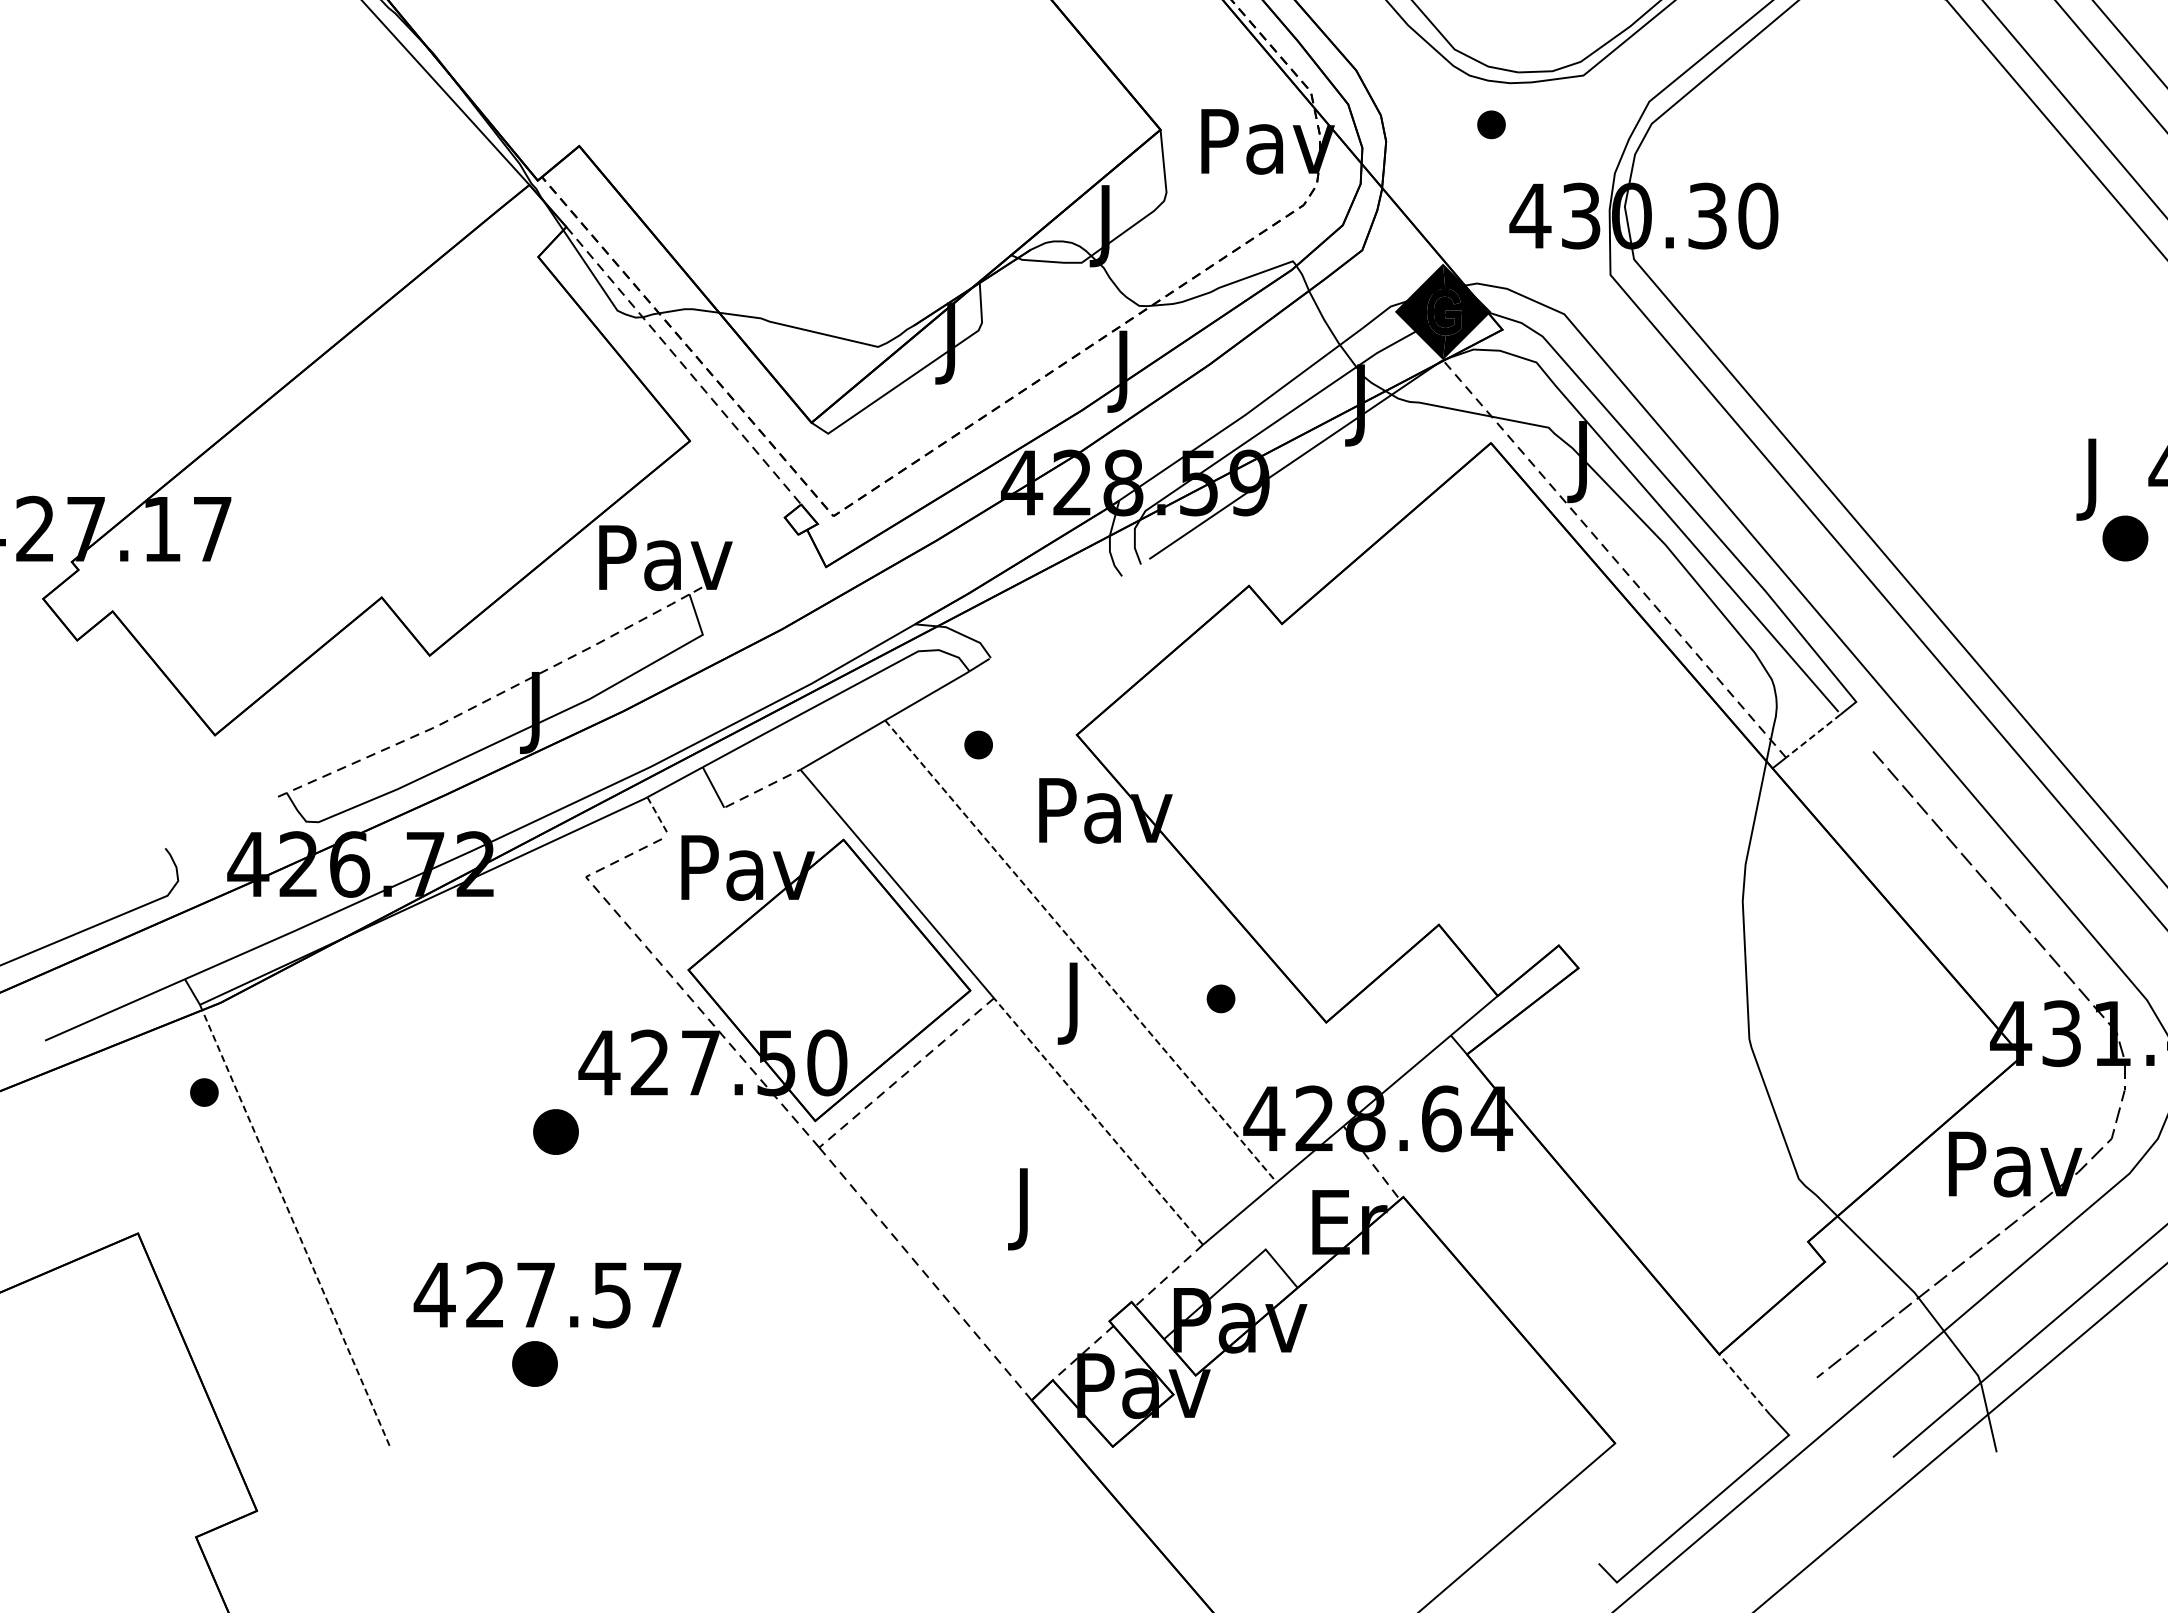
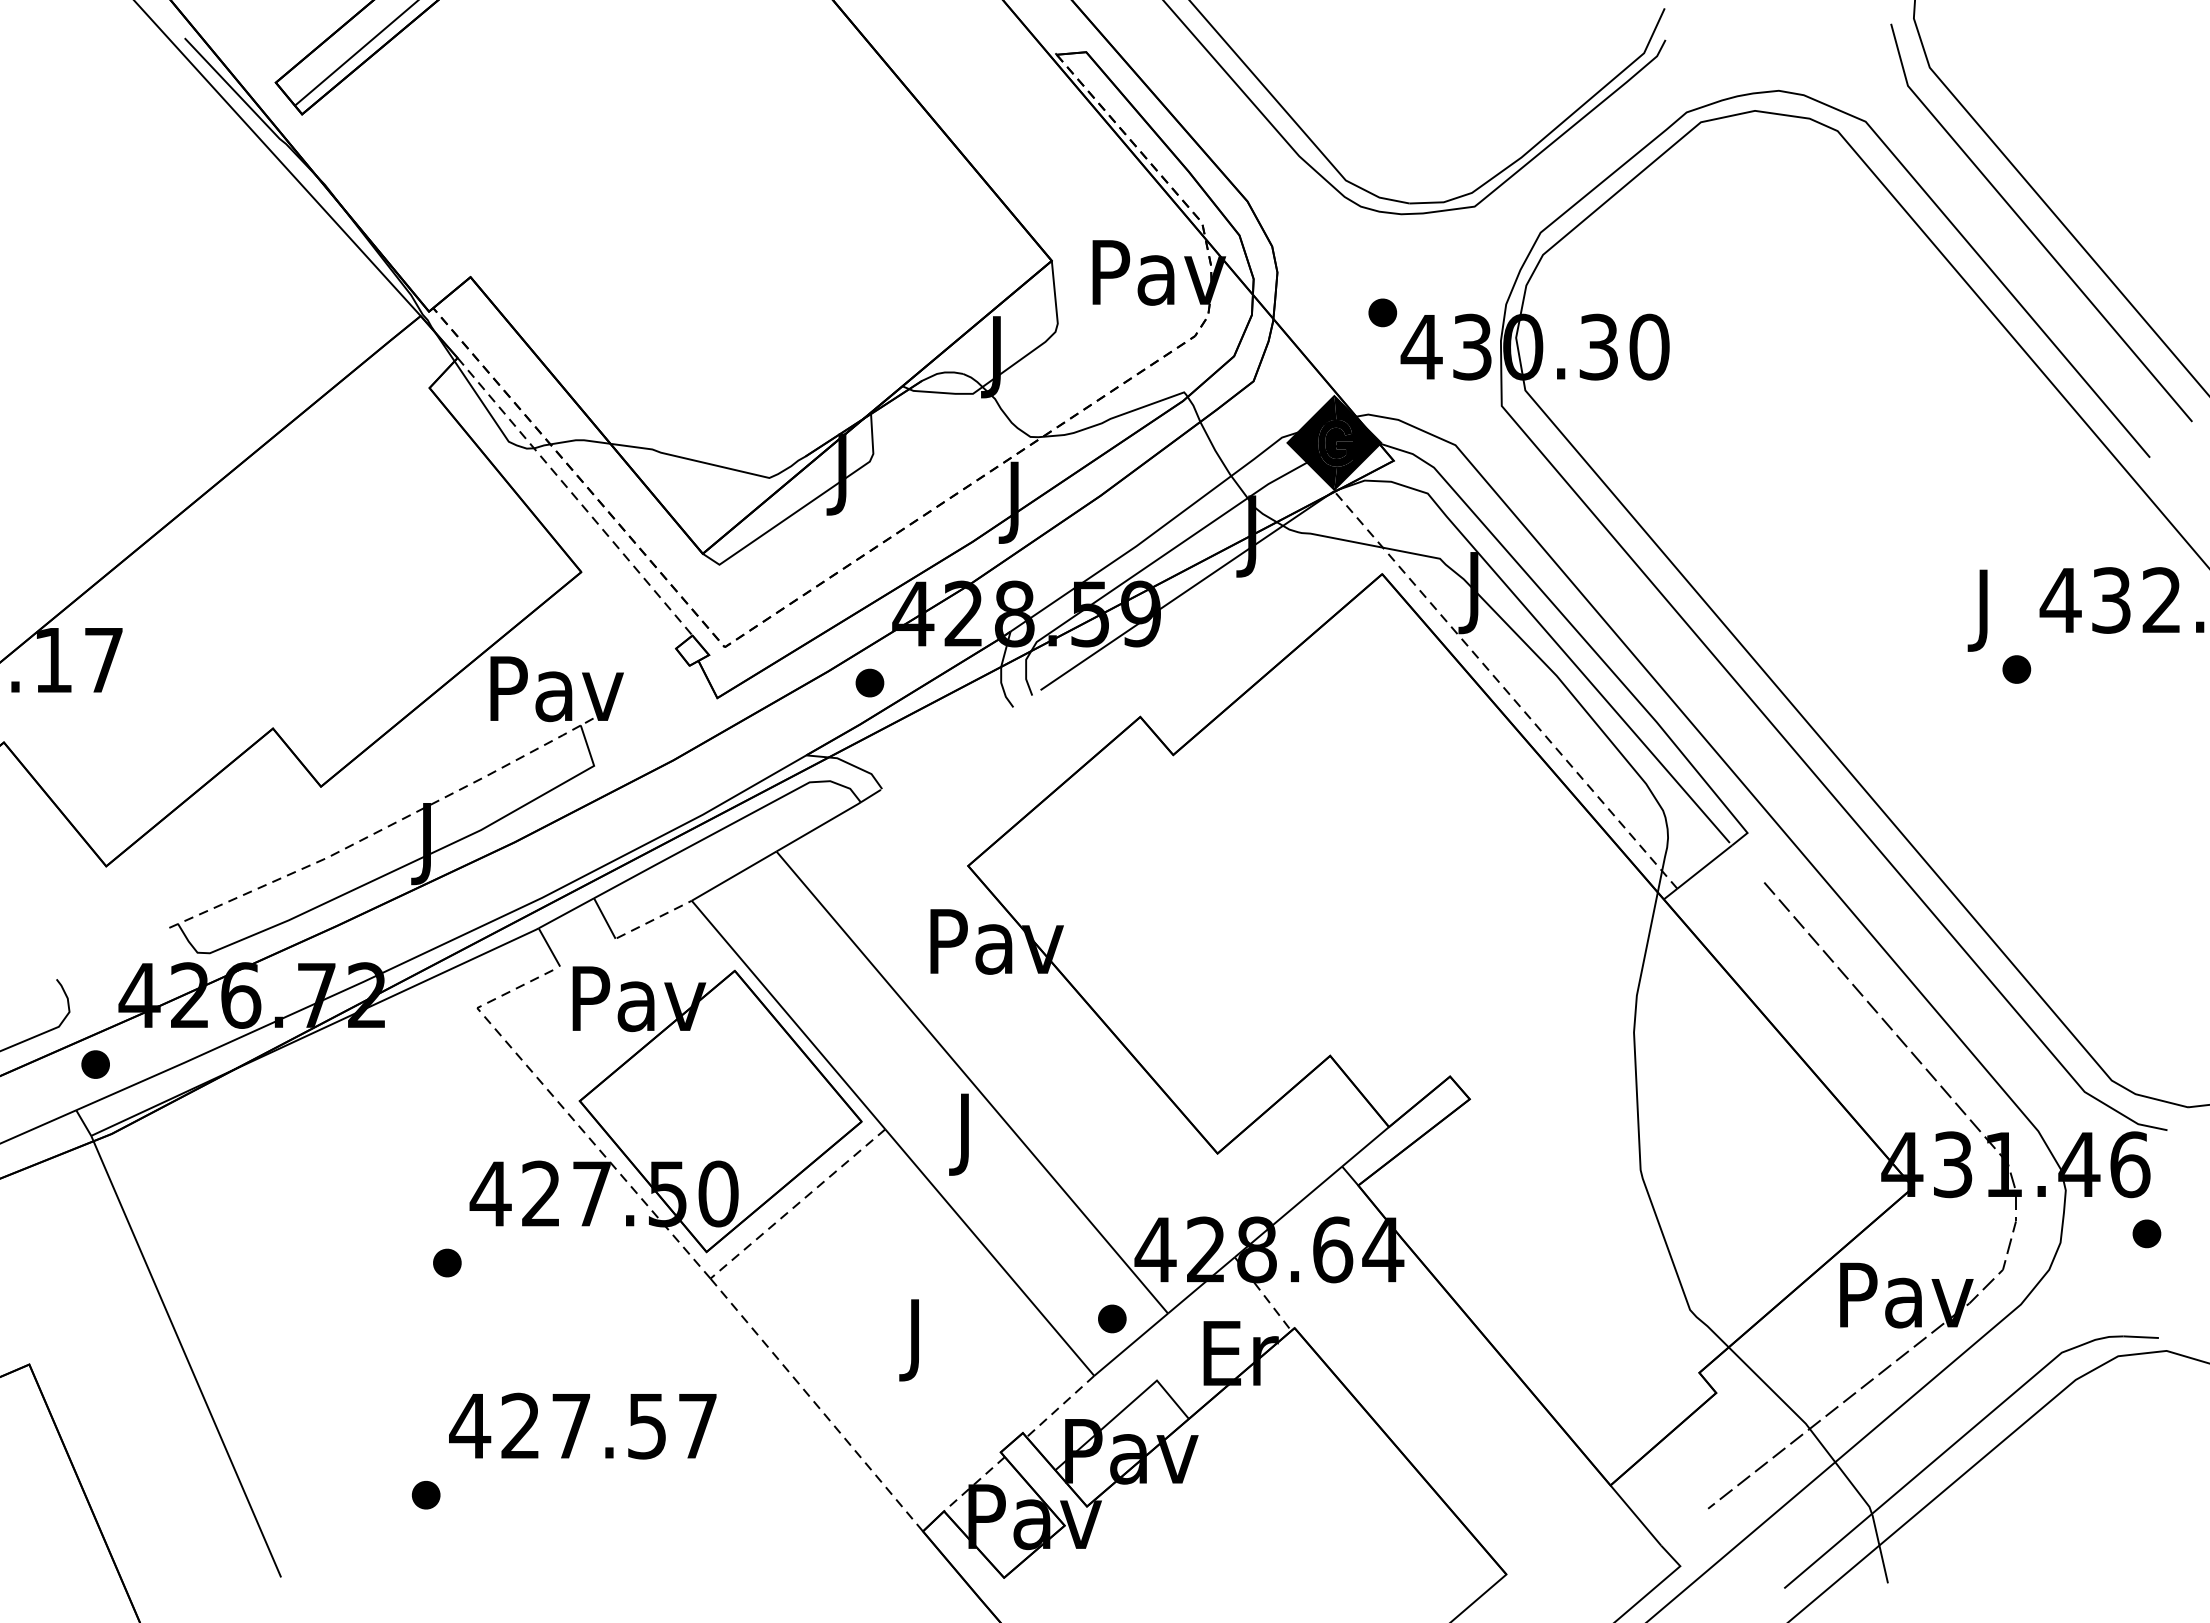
part: (1491, 124) -> (1382, 312), moved
part: (2125, 538) -> (2016, 669), size x0.62
line: (1813, 736) -> (1704, 867), dashed -> solid
part: (978, 744) -> (869, 682), moved
line: (658, 816) -> (549, 947), dashed -> solid
line: (1081, 951) -> (972, 1082), dashed -> solid
part: (1221, 998) -> (1112, 1318), moved
part: (204, 1092) -> (95, 1064), moved
line: (1098, 1121) -> (989, 1252), dashed -> solid
part: (556, 1131) -> (447, 1262), size x0.62
line: (295, 1226) -> (186, 1357), dashed -> solid
text: (547, 1294) -> (582, 1425), moved
part: (534, 1364) -> (425, 1495), size x0.62
line: (1744, 1384) -> (1635, 1515), dashed -> solid

